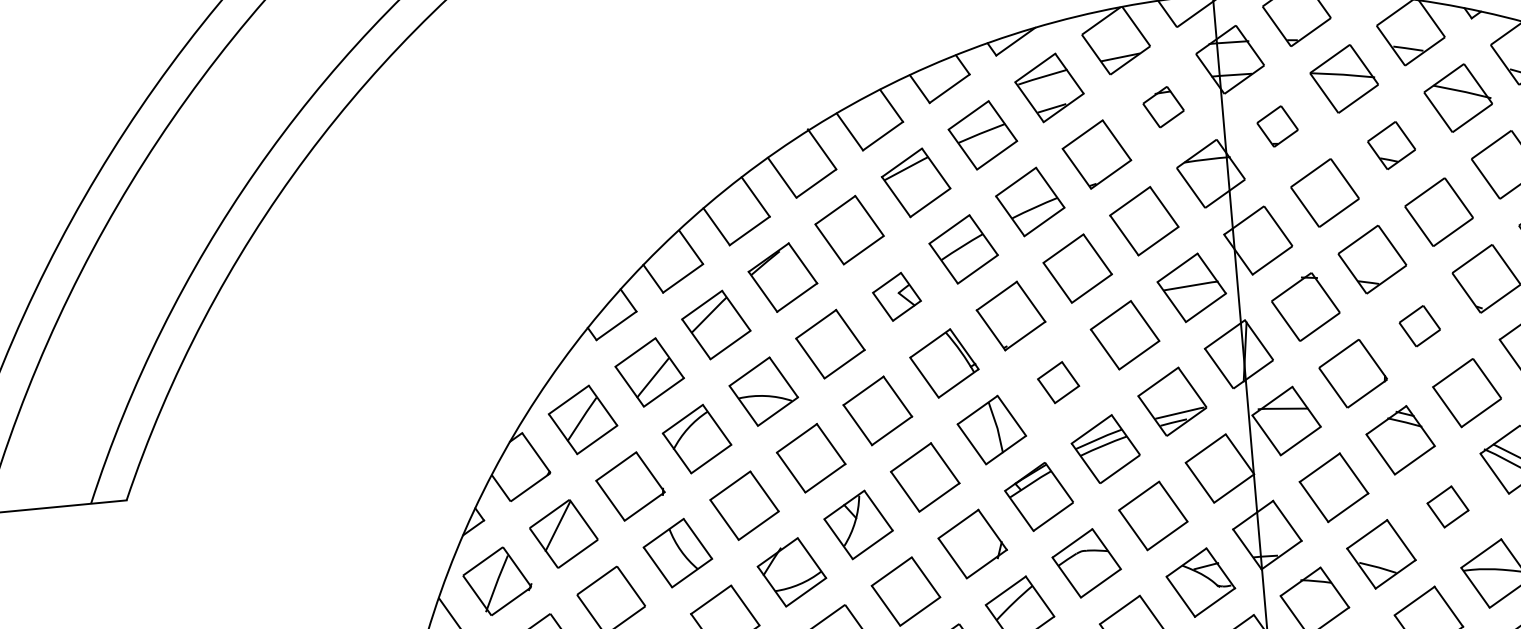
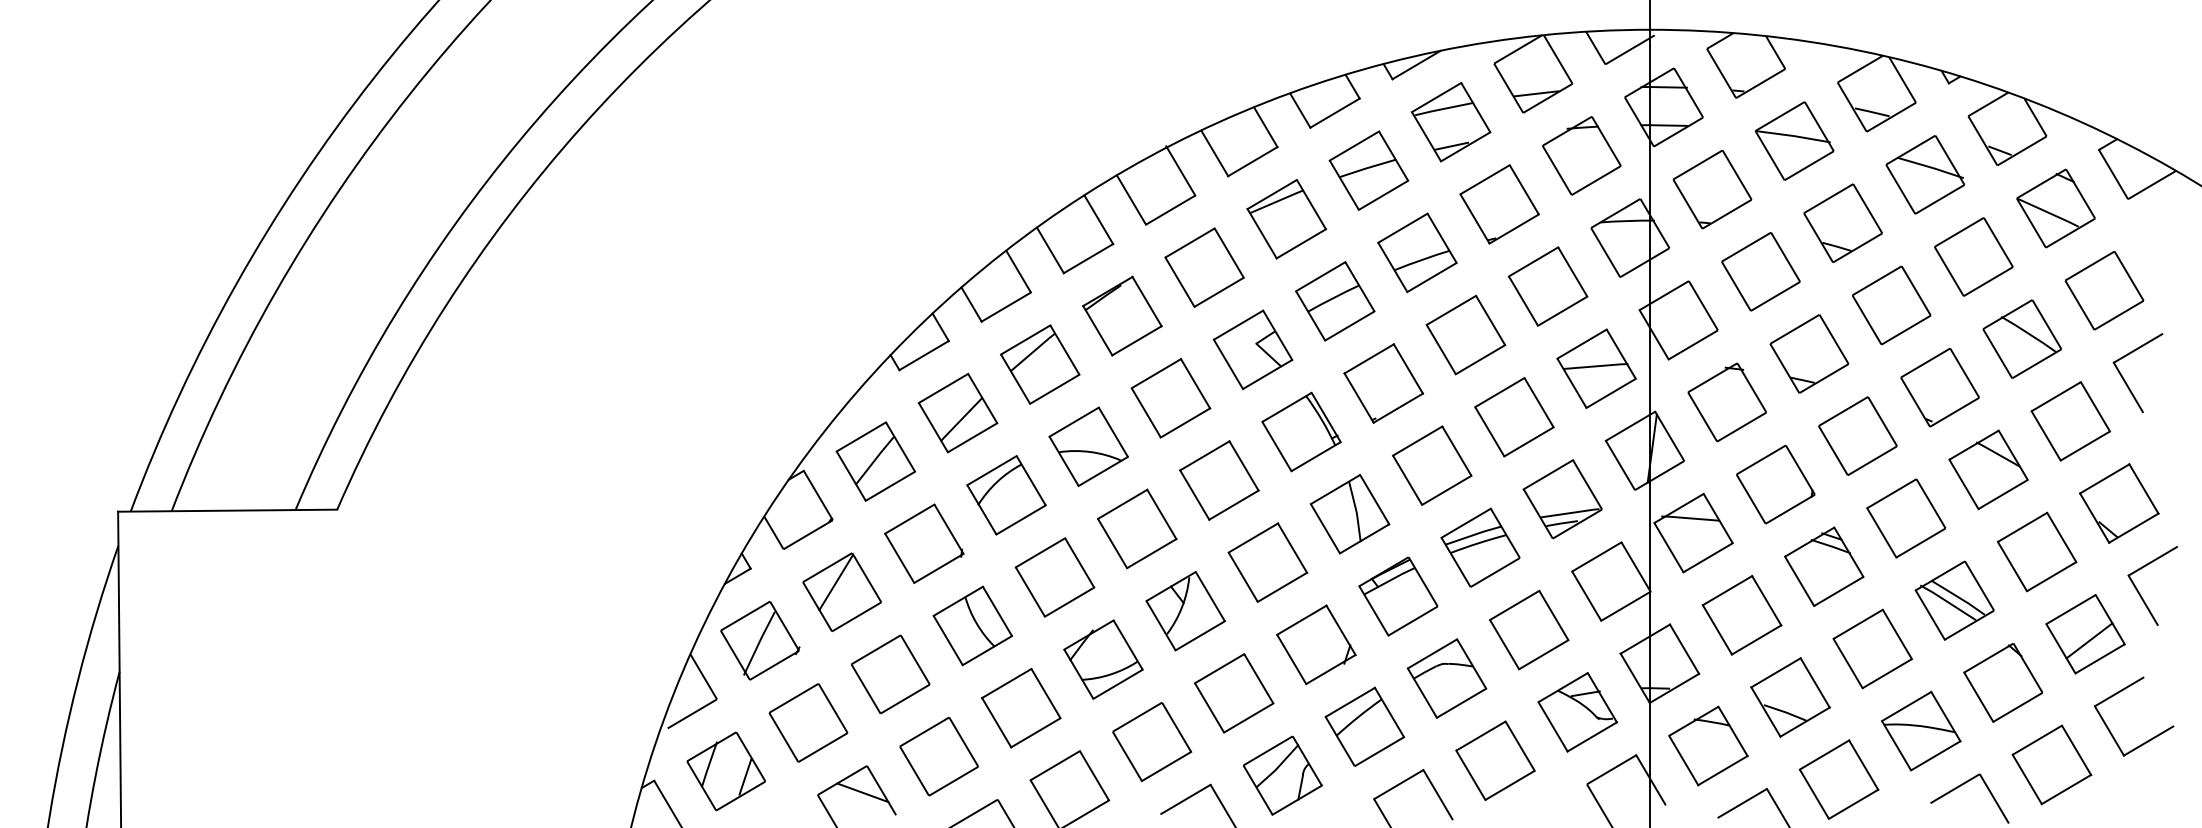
part: (1163, 106) -> (1581, 155), size x1.67
part: (1277, 126) -> (1712, 189), size x1.67
part: (1391, 145) -> (1842, 223), size x1.43
part: (896, 296) -> (1252, 349), size x1.43
part: (1419, 325) -> (1857, 435), size x1.67
part: (1058, 382) -> (1432, 465), size x1.67
part: (1447, 506) -> (1872, 648), size x1.67

